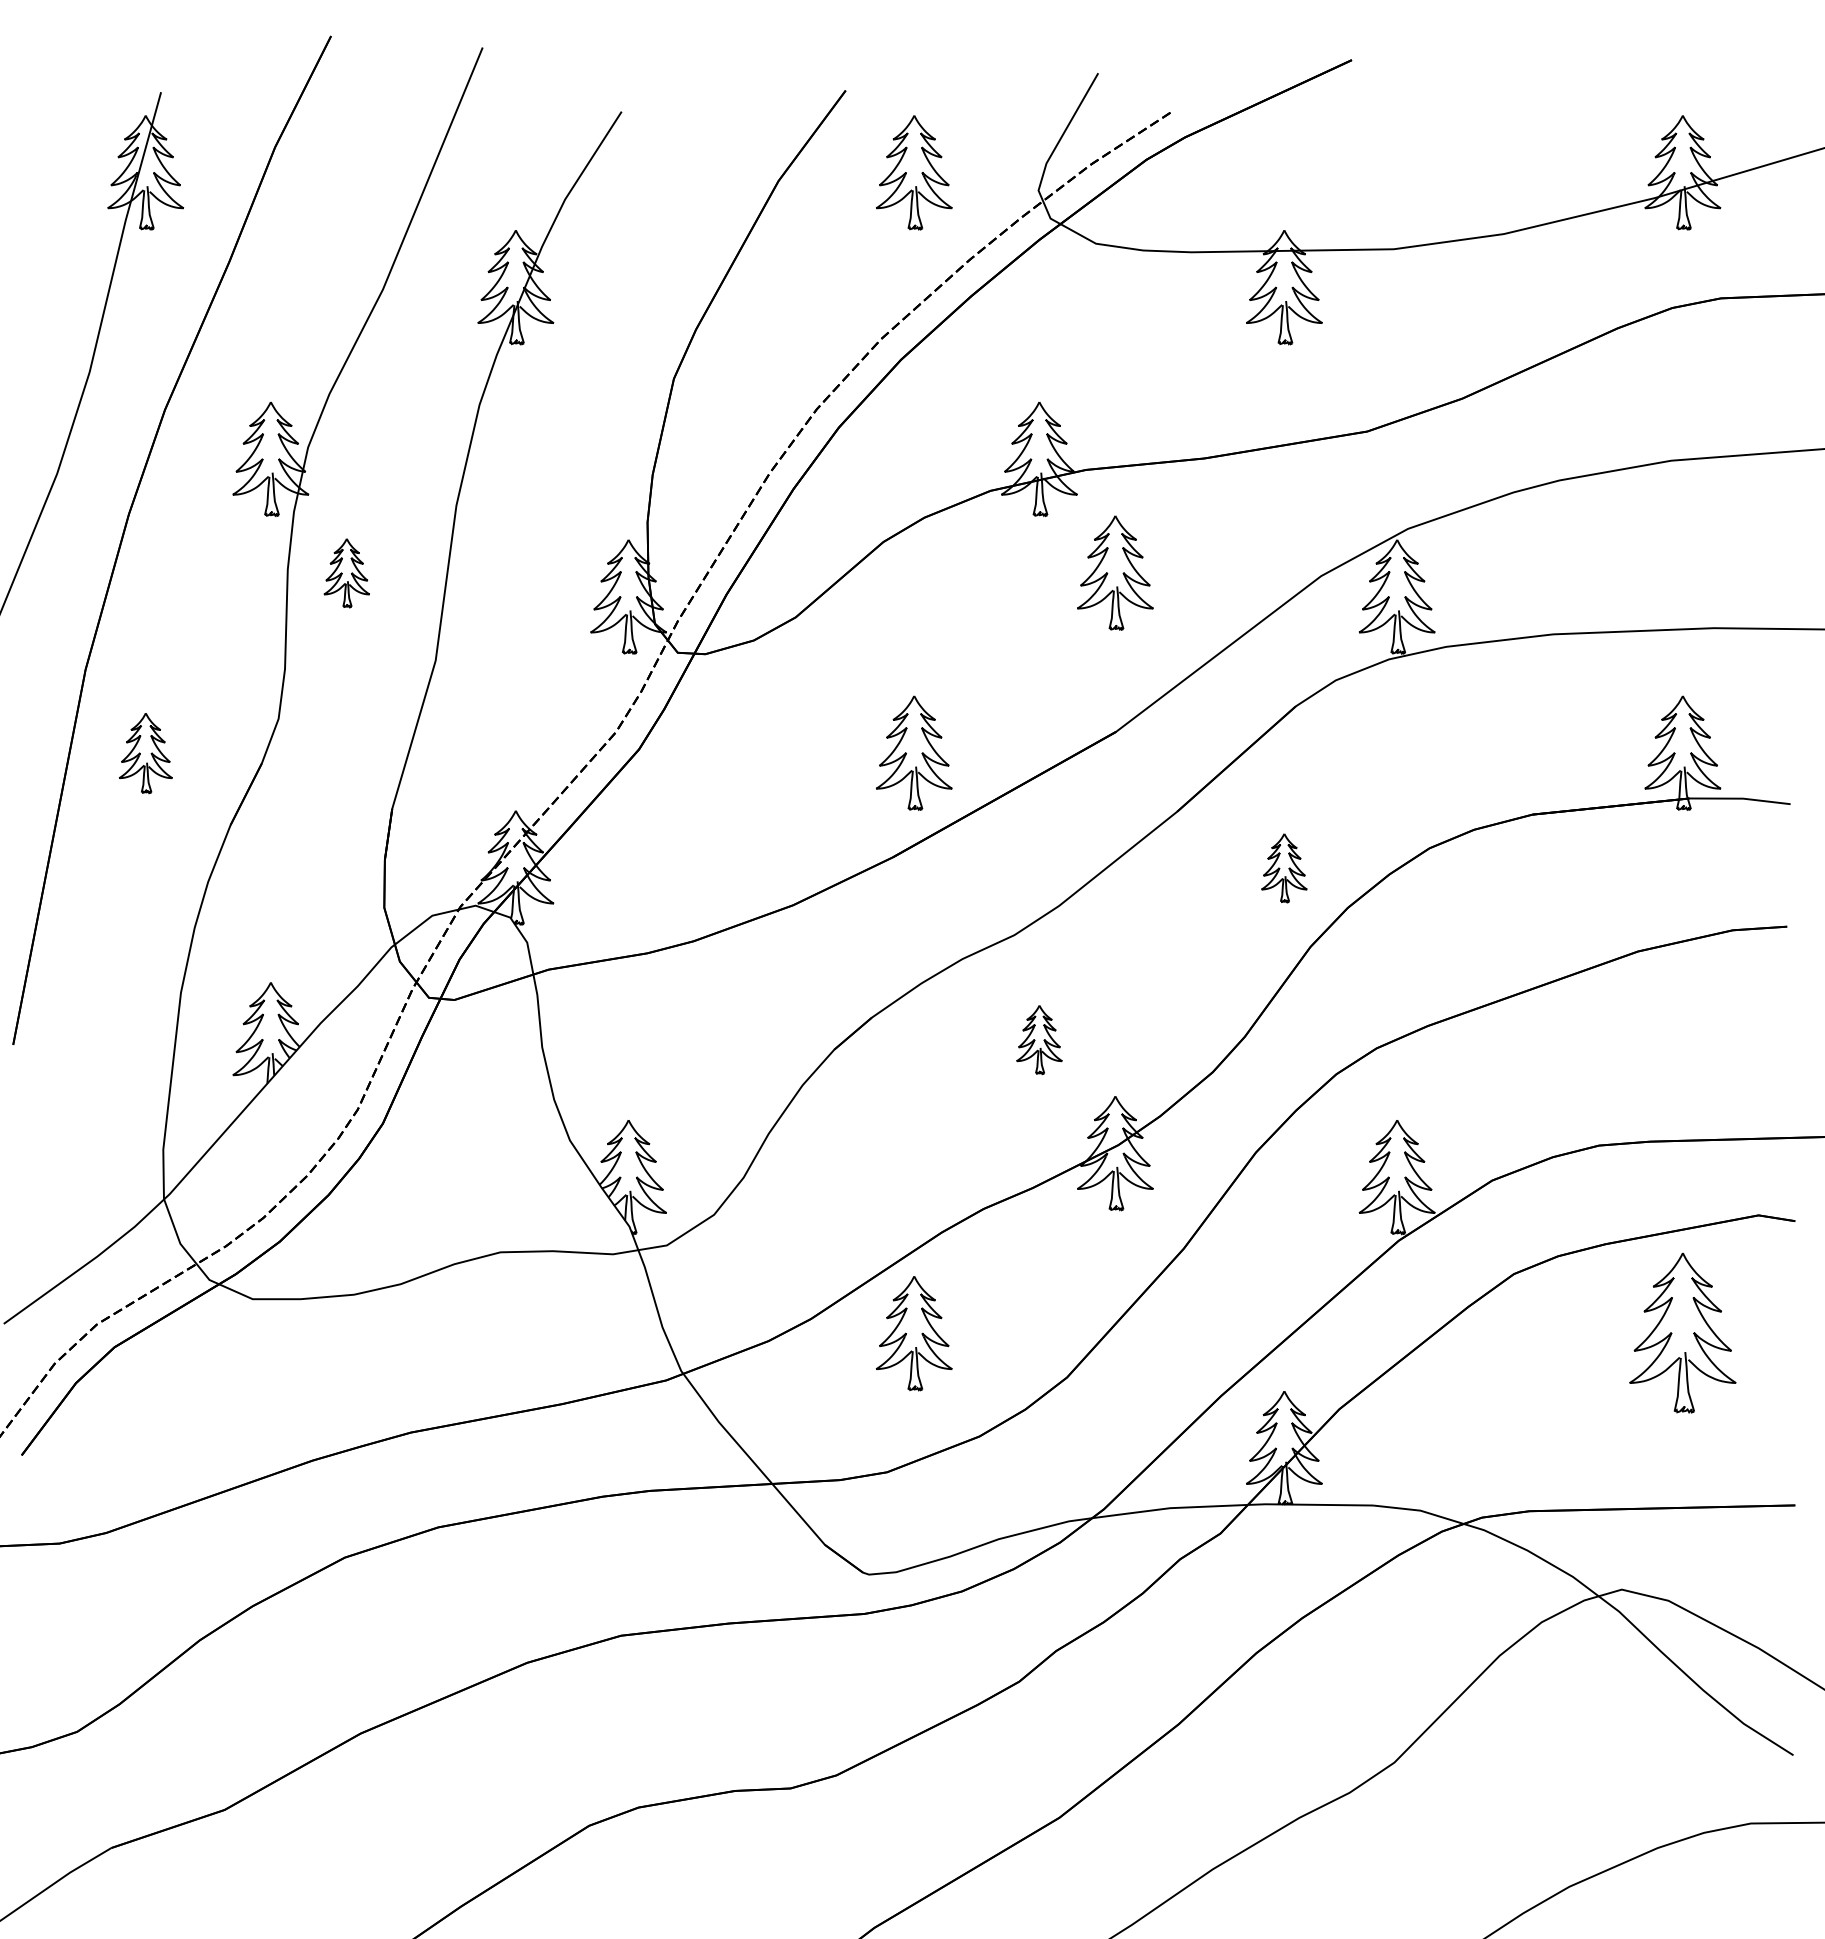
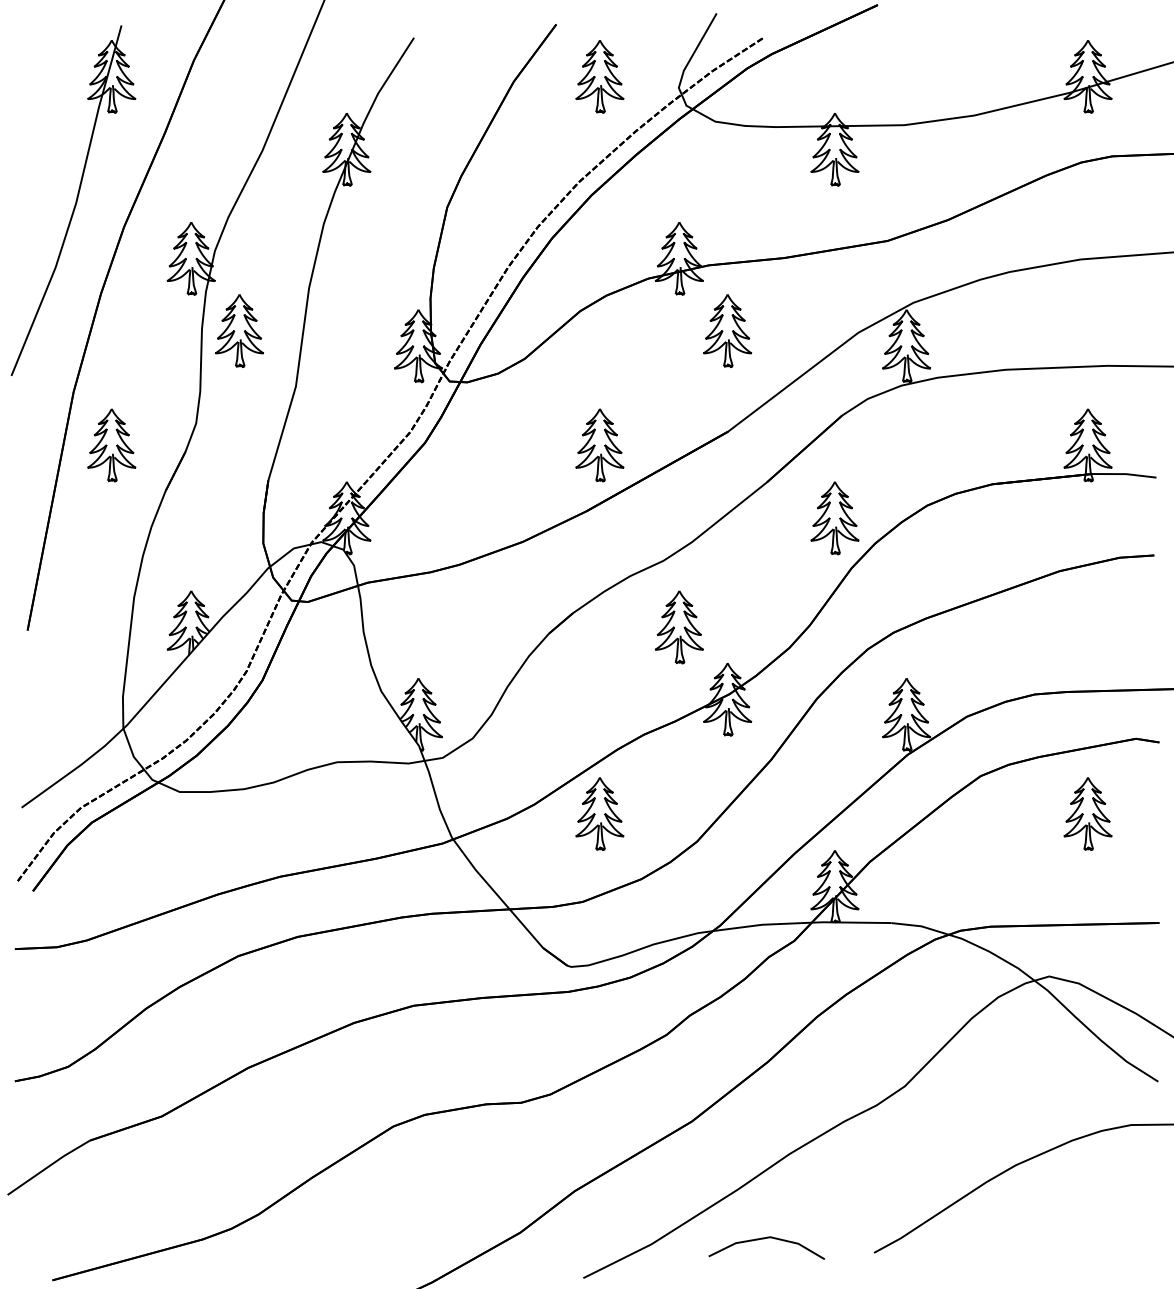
part: (346, 572) -> (239, 330), size x1.67
part: (145, 753) -> (111, 445), size x1.43
part: (1283, 868) -> (834, 518), size x1.67
part: (1039, 1040) -> (679, 627), size x1.67
part: (1681, 1334) -> (1087, 814), size x0.71

